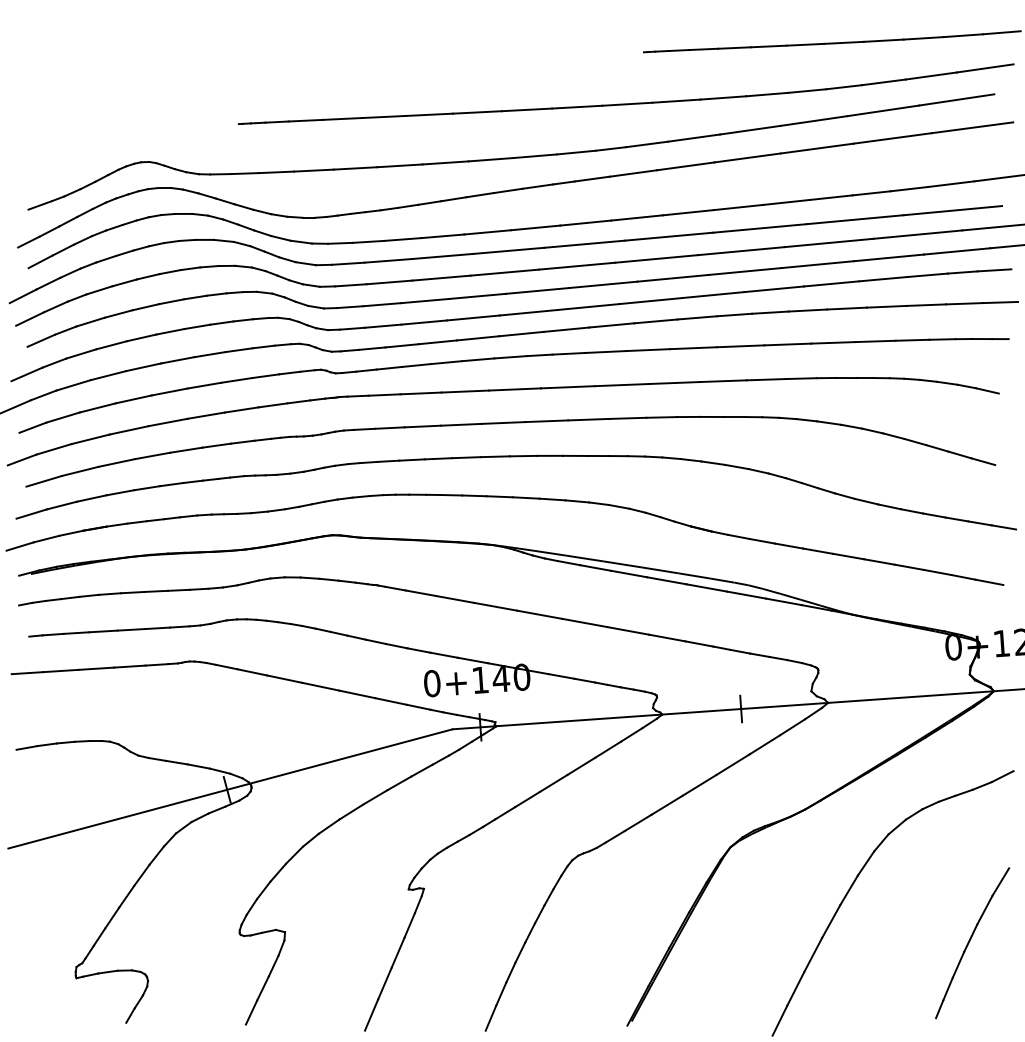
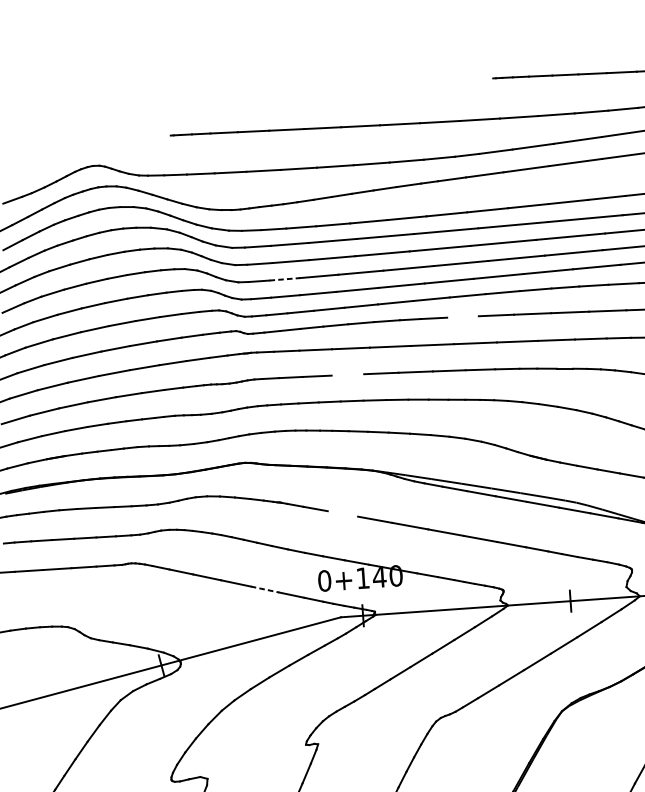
line: (382, 304) -> (285, 279), solid -> dashed
line: (605, 351) -> (462, 316), removed
line: (461, 424) -> (347, 374), removed
line: (455, 599) -> (343, 513), removed
line: (357, 694) -> (265, 589), solid -> dashed

